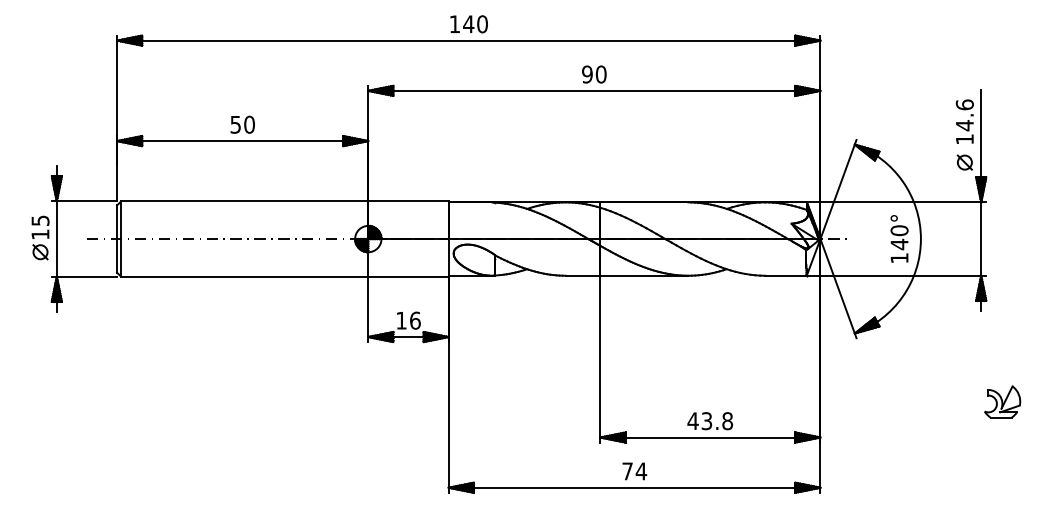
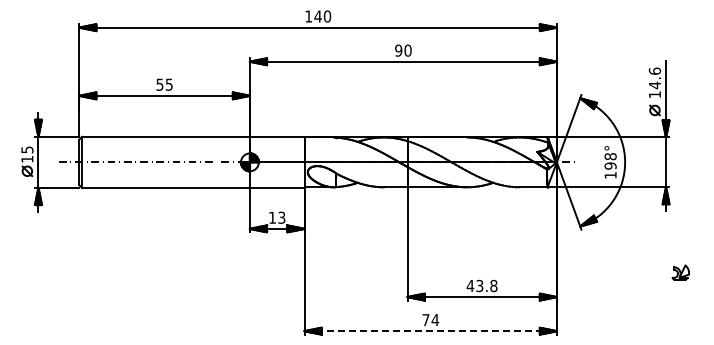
text: (248, 124) -> (168, 84), 50 -> 55
text: (899, 237) -> (610, 161), 140° -> 198°
text: (414, 320) -> (281, 217), 16 -> 13
part: (1002, 401) -> (680, 272), size x0.7
line: (635, 488) -> (431, 331), solid -> dashed

